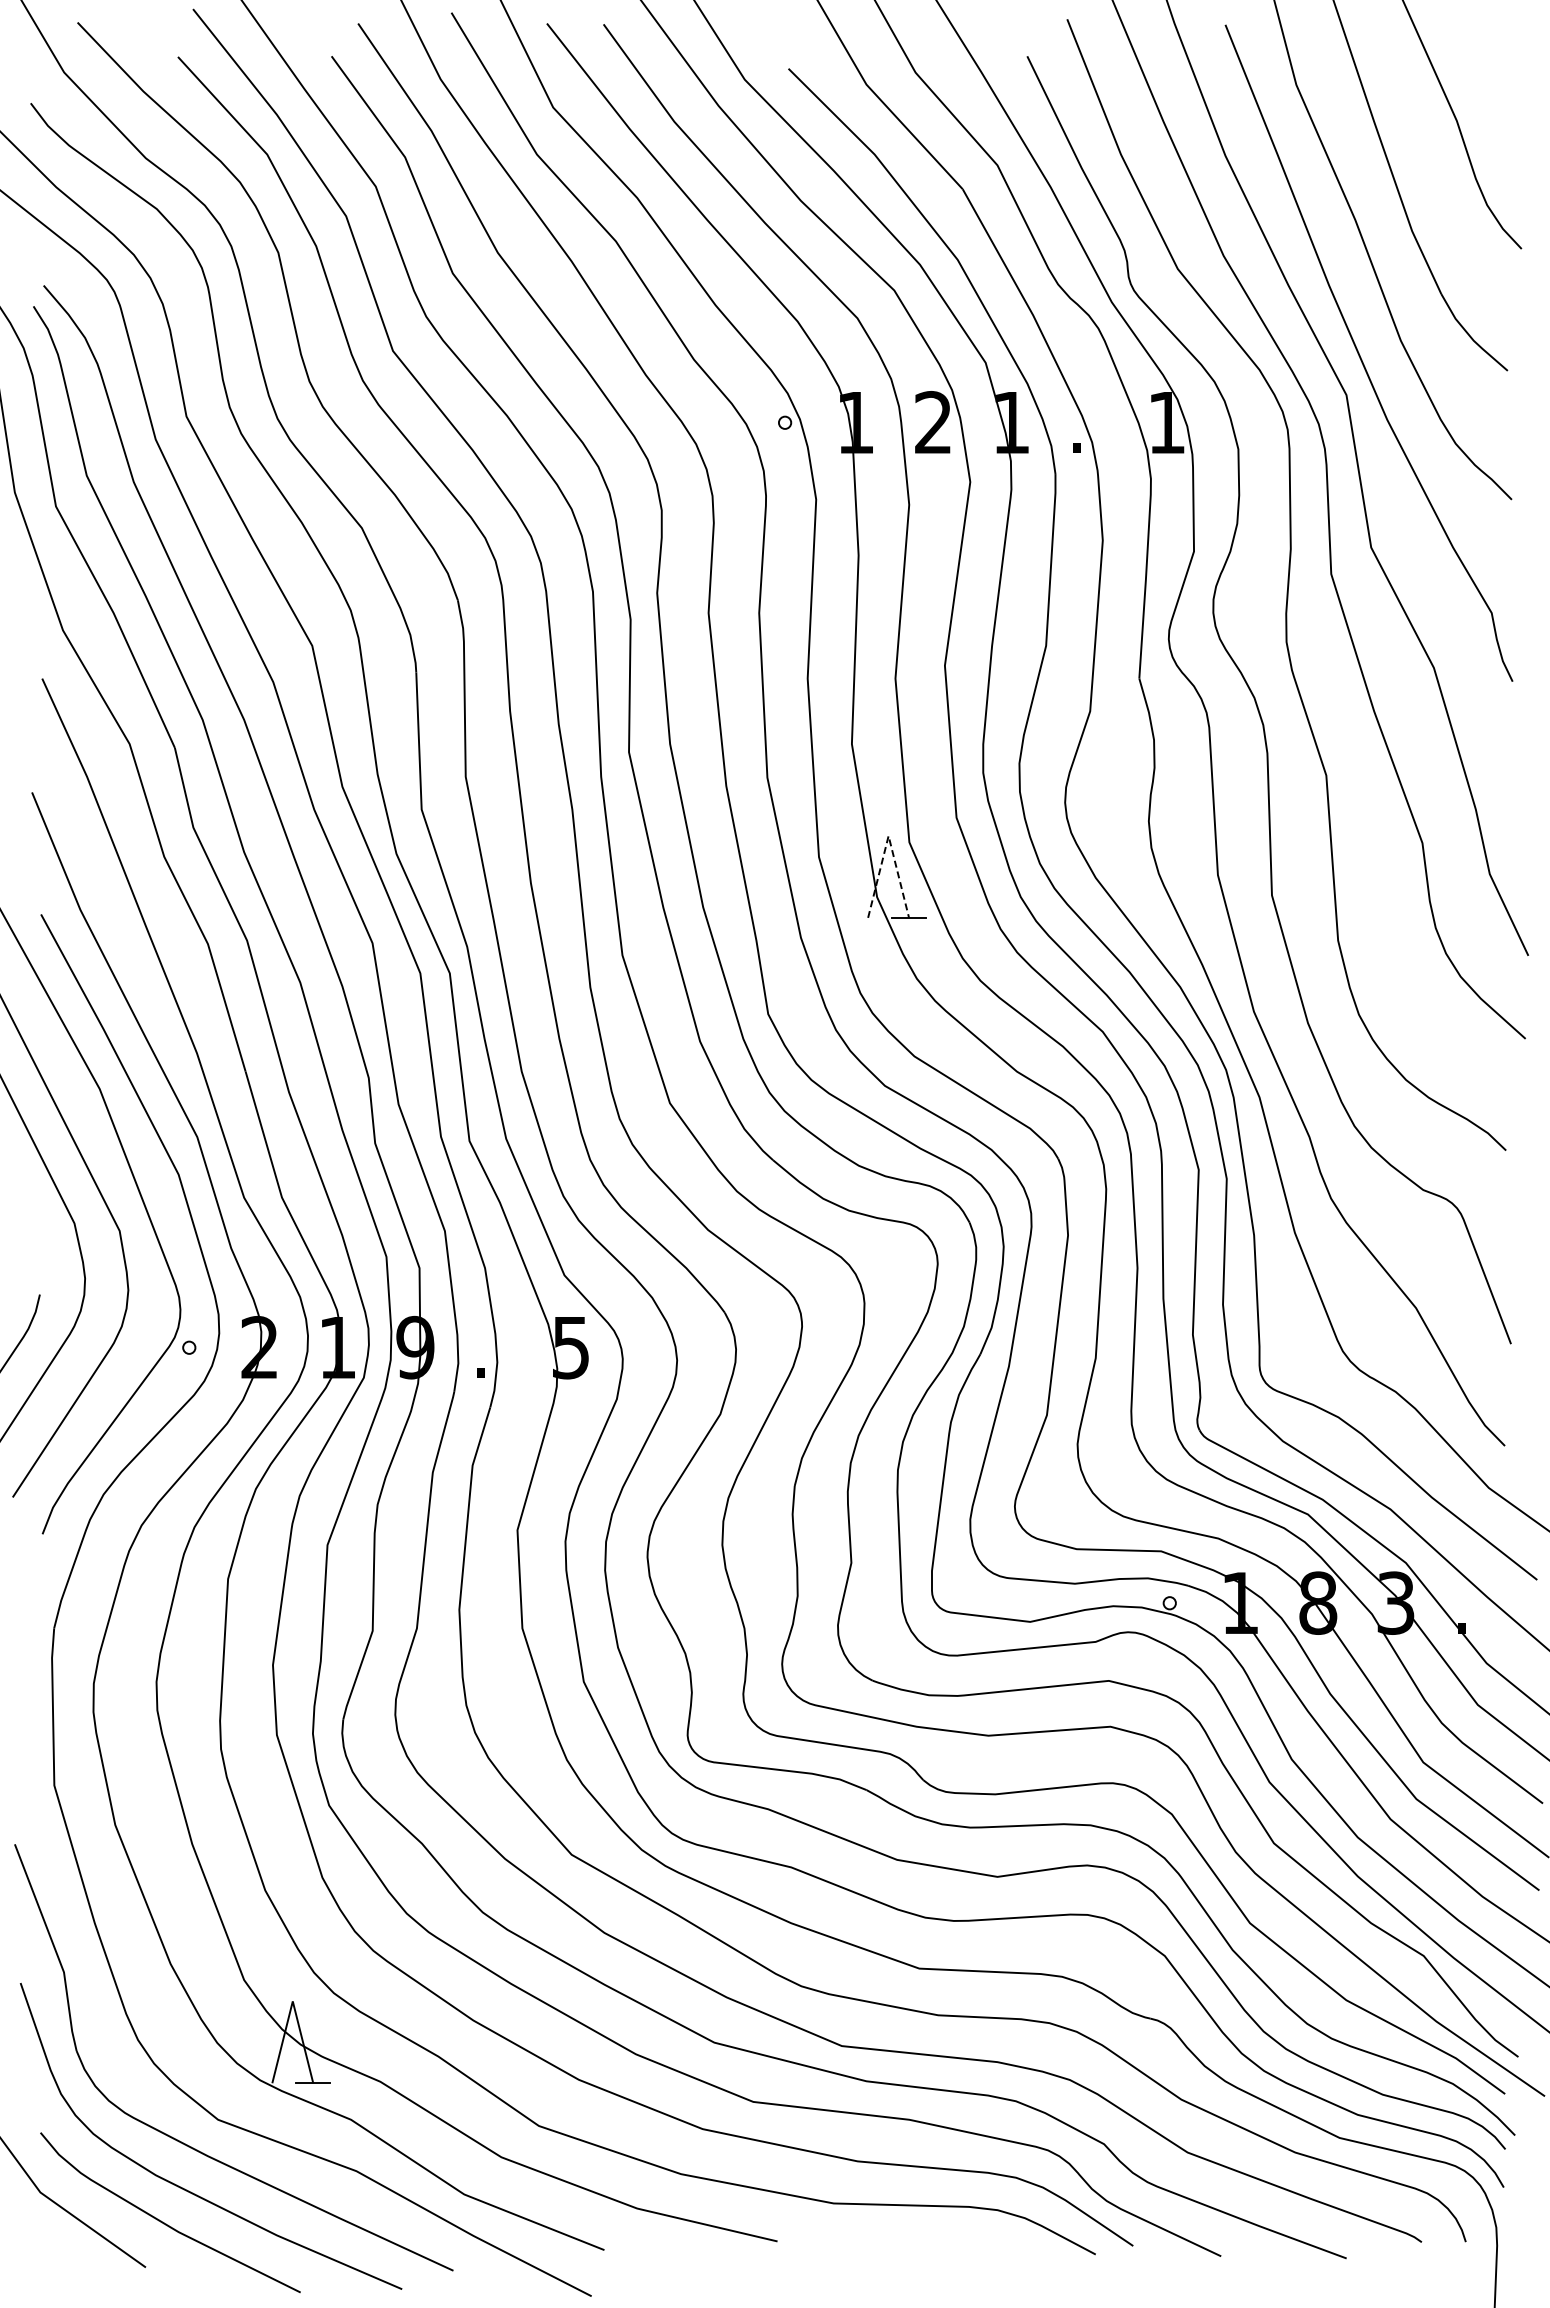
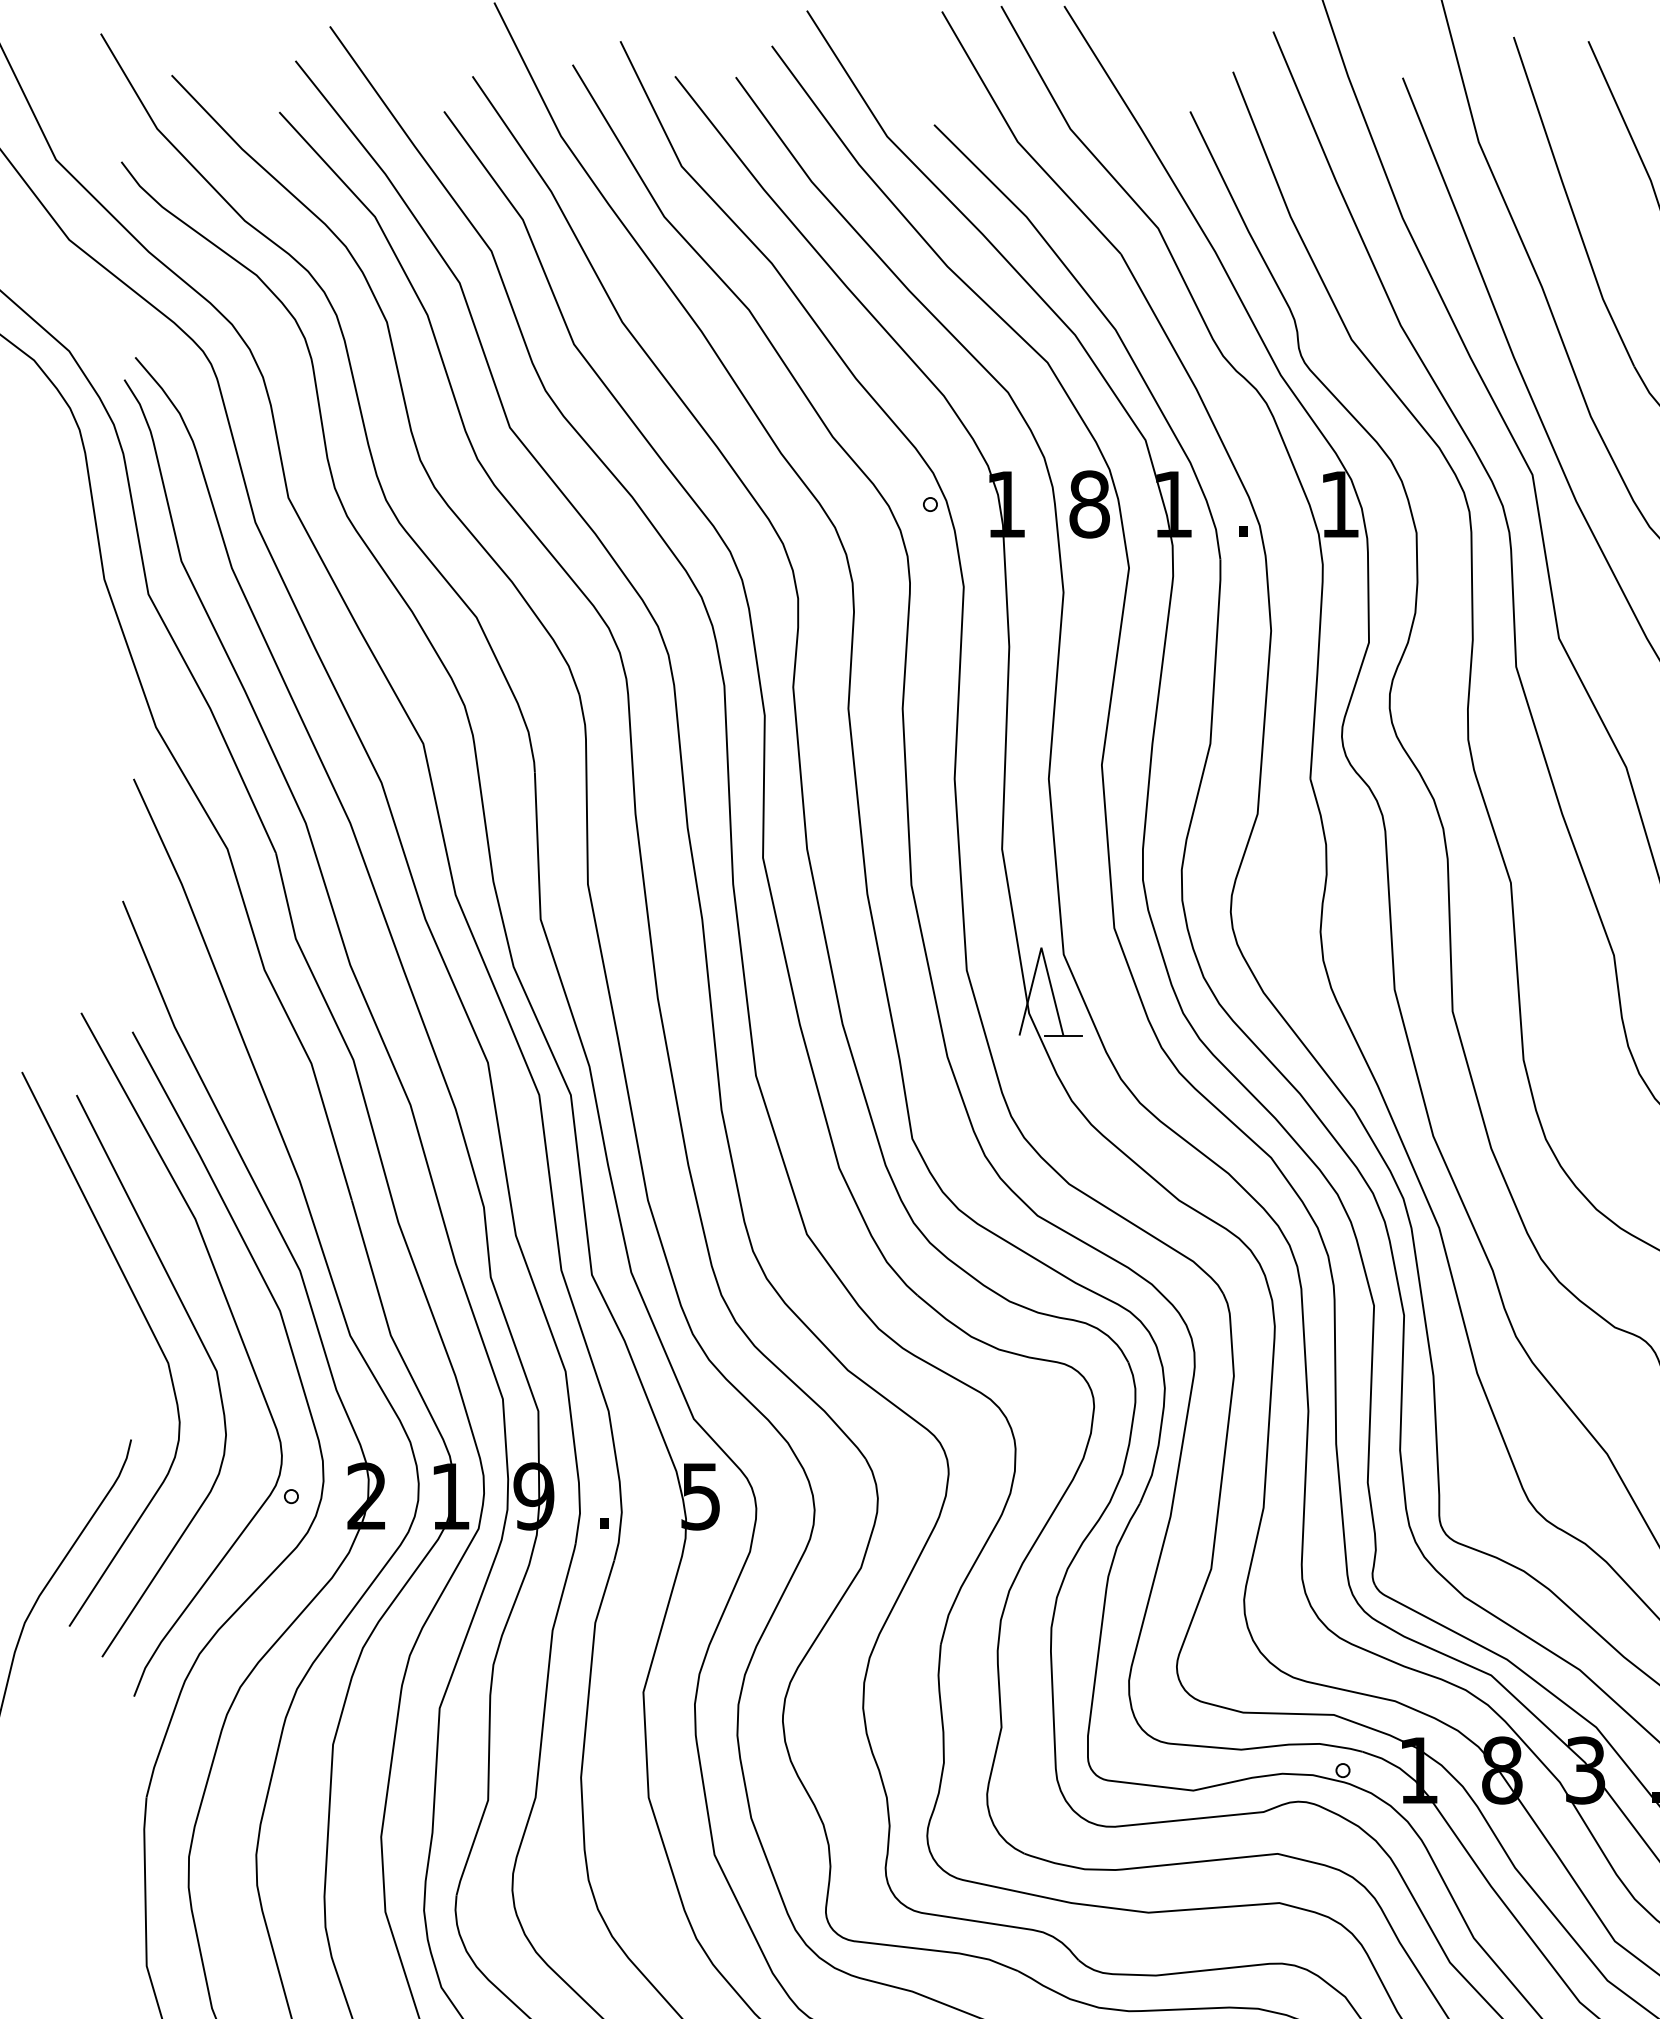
text: (933, 422) -> (1089, 504), 2 -> 8
line: (888, 835) -> (1041, 947), dashed -> solid

